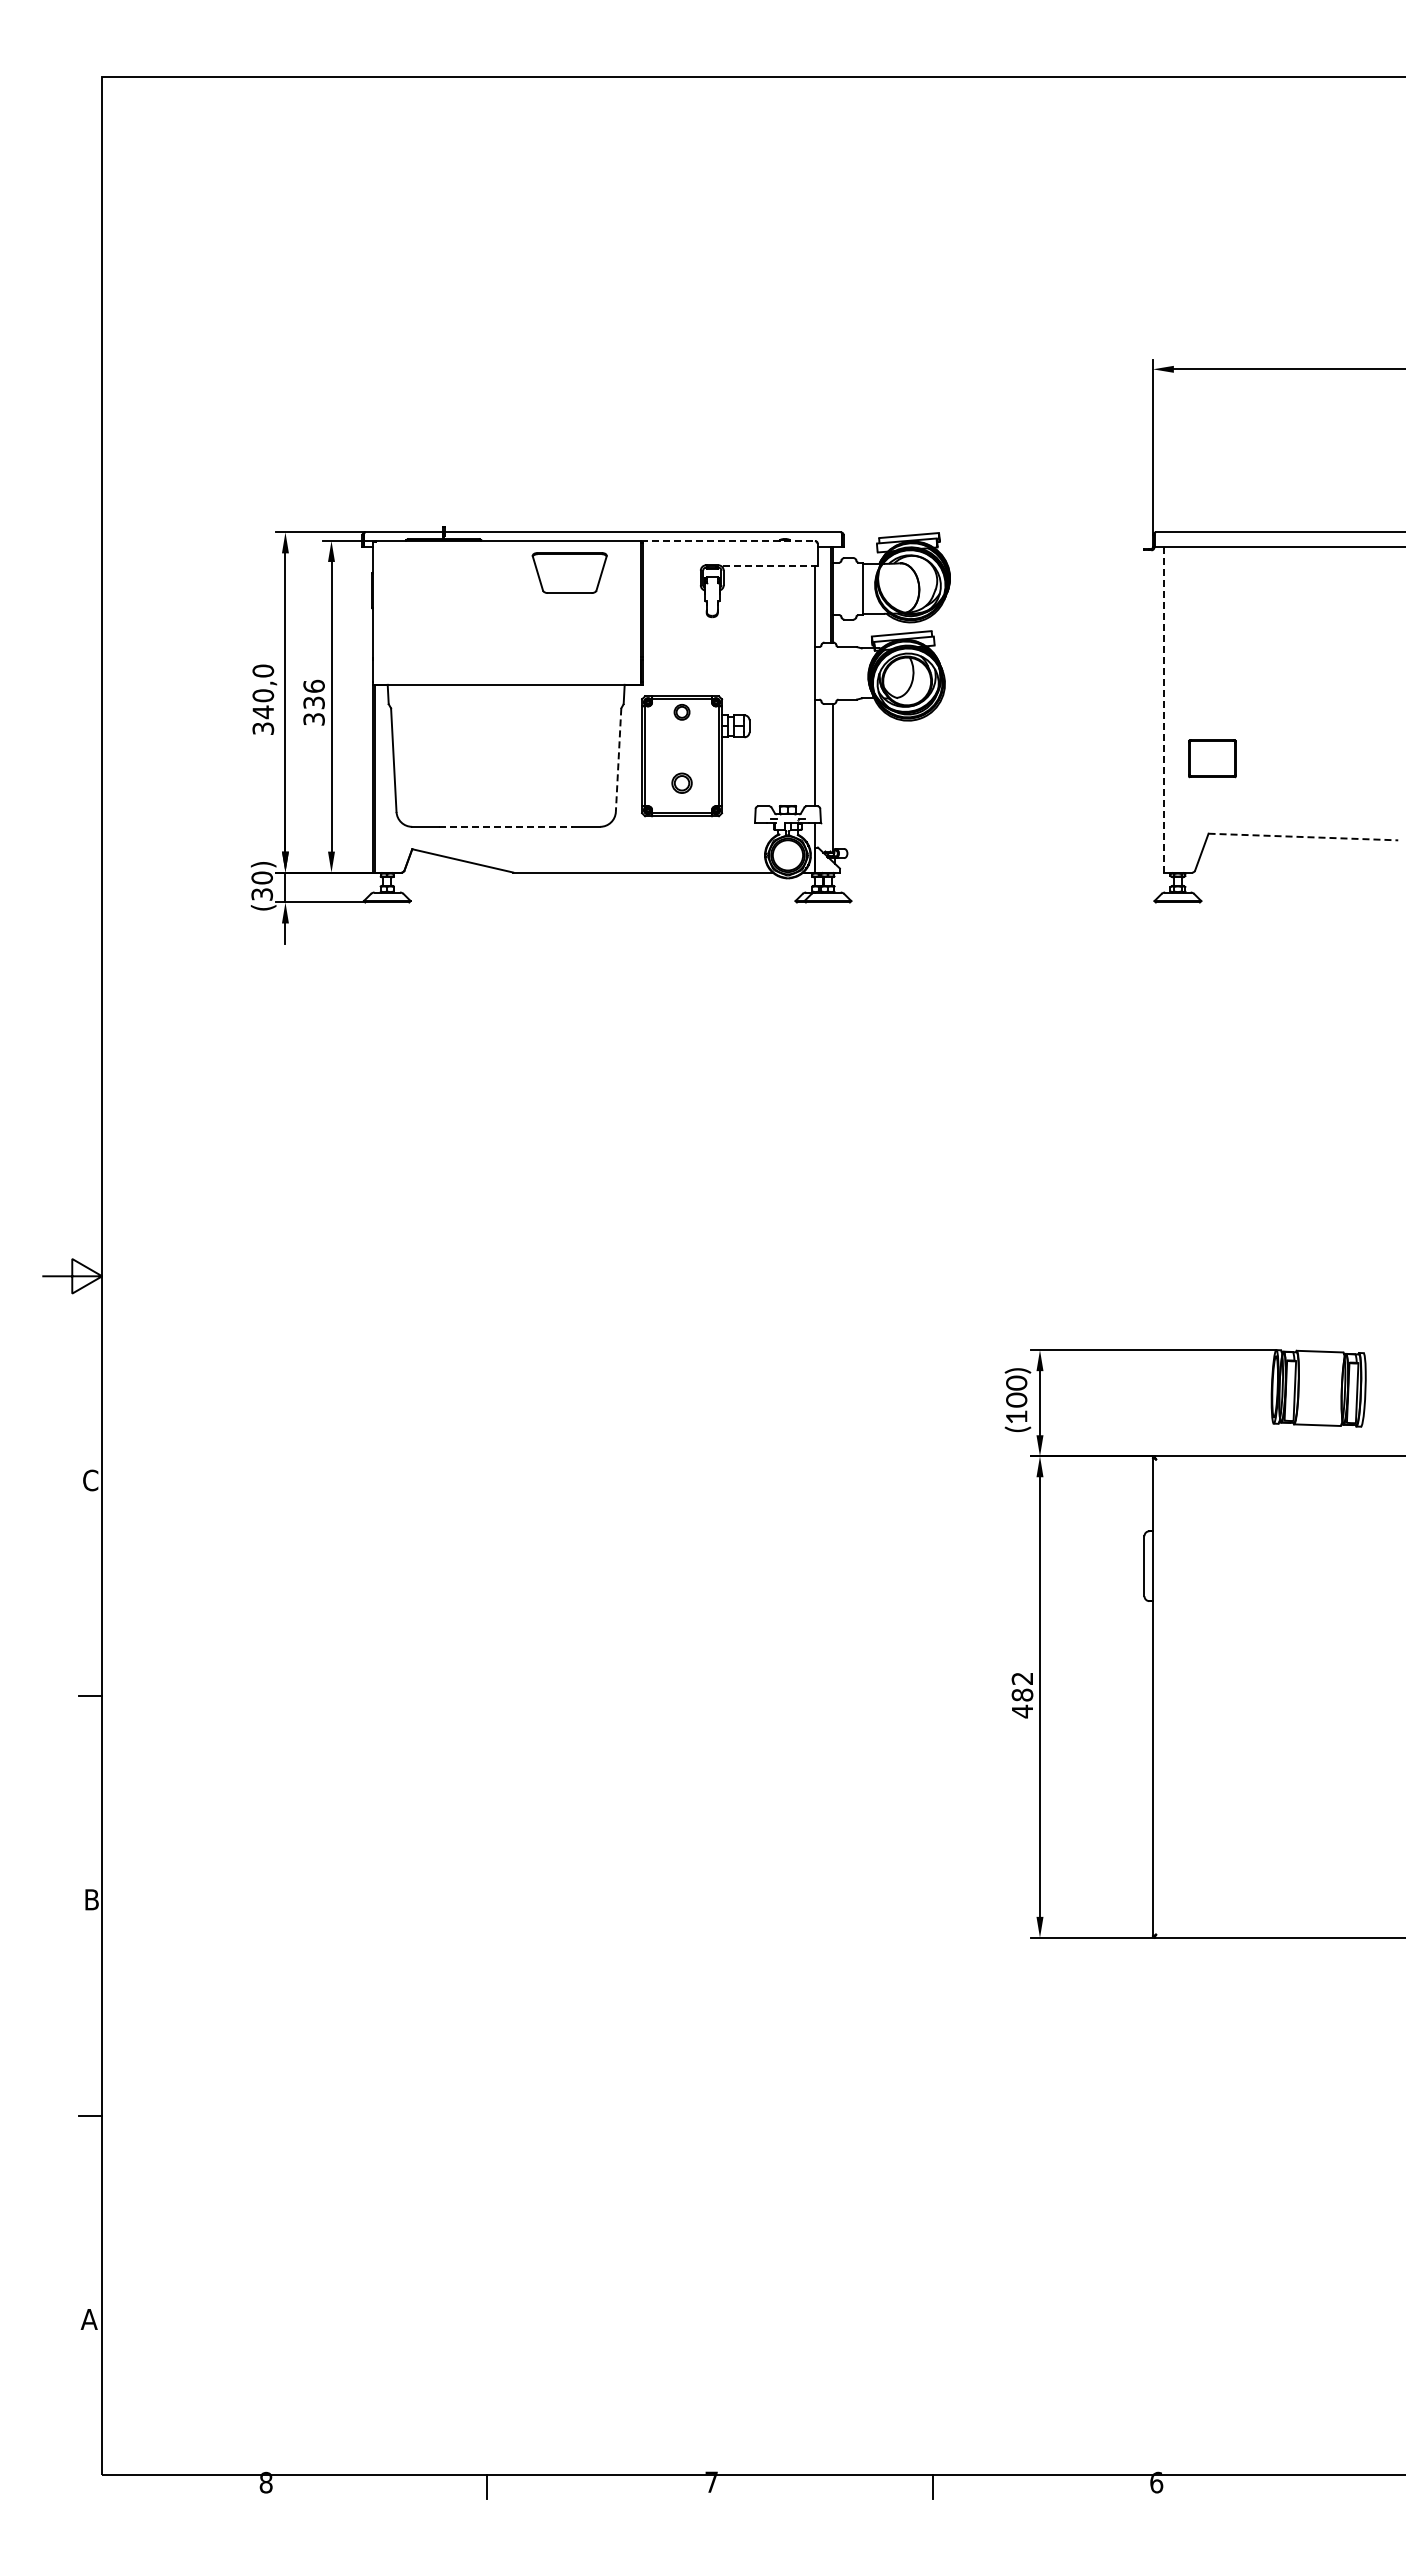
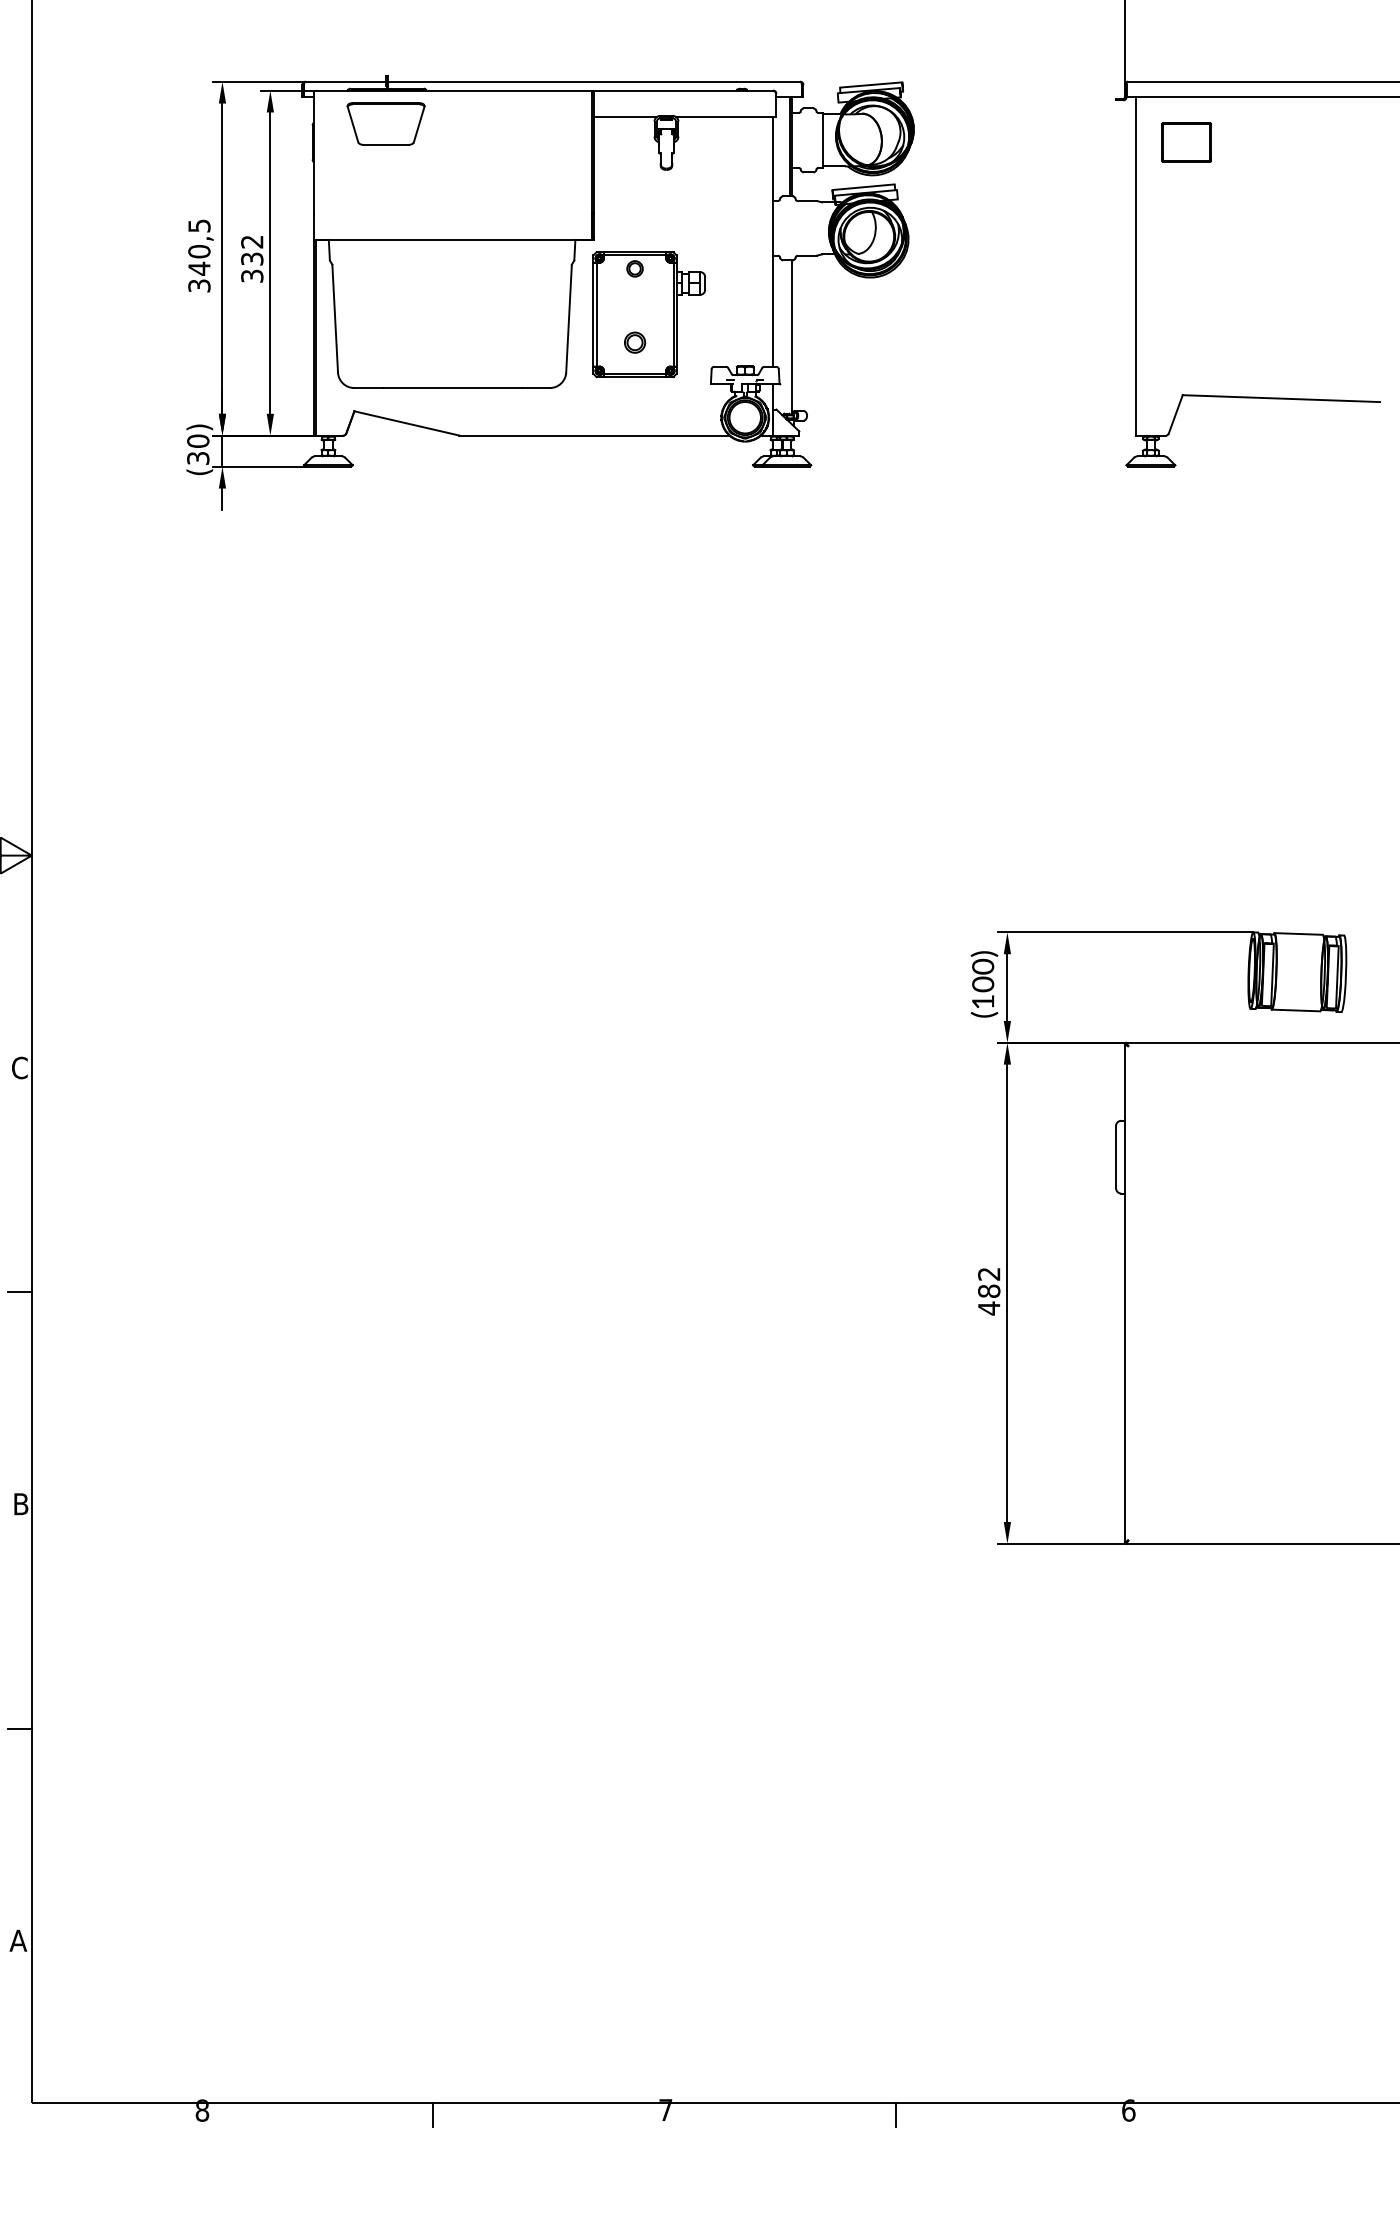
line: (728, 540) -> (683, 90), dashed -> solid
line: (672, 565) -> (625, 116), added
line: (768, 565) -> (724, 116), dashed -> solid
part: (569, 572) -> (385, 123), moved
text: (263, 670) -> (199, 225), 340,0 -> 340,5
text: (313, 685) -> (251, 240), 336 -> 332
line: (1163, 710) -> (1135, 266), dashed -> solid
part: (1212, 758) -> (1186, 142), moved
line: (618, 760) -> (568, 319), dashed -> solid
line: (506, 826) -> (452, 387), dashed -> solid
line: (1303, 837) -> (1281, 399), dashed -> solid

